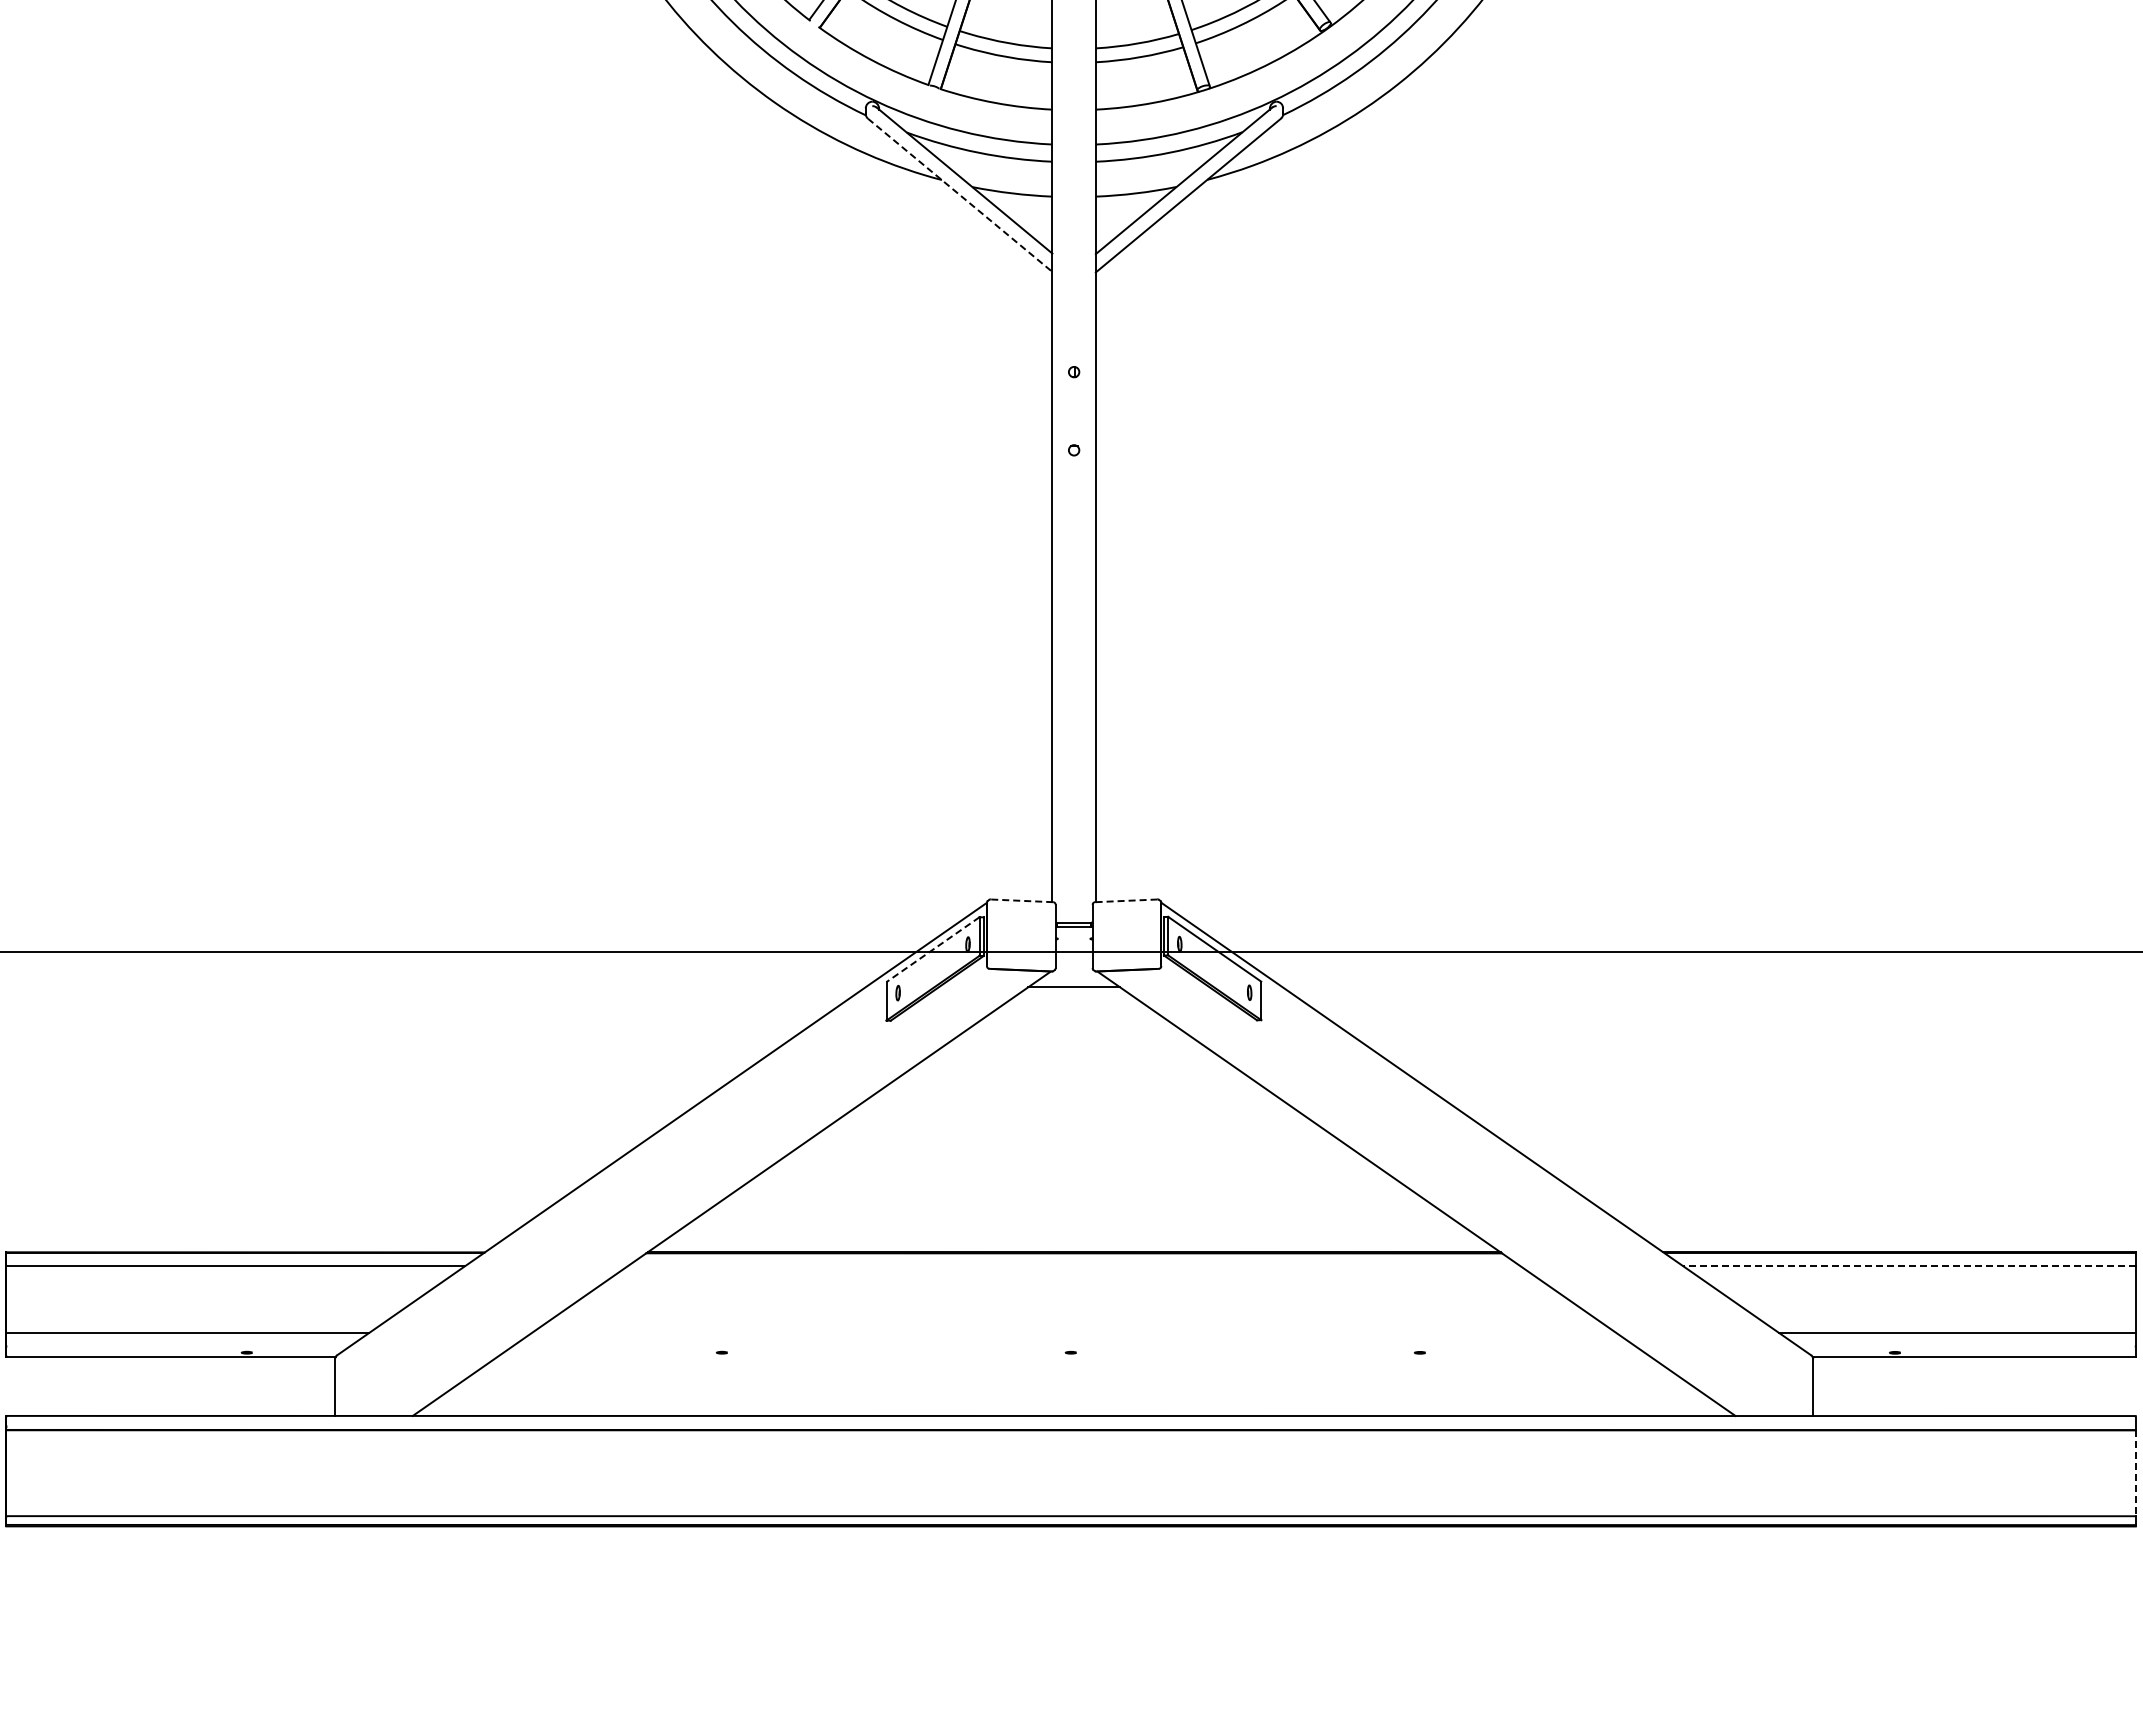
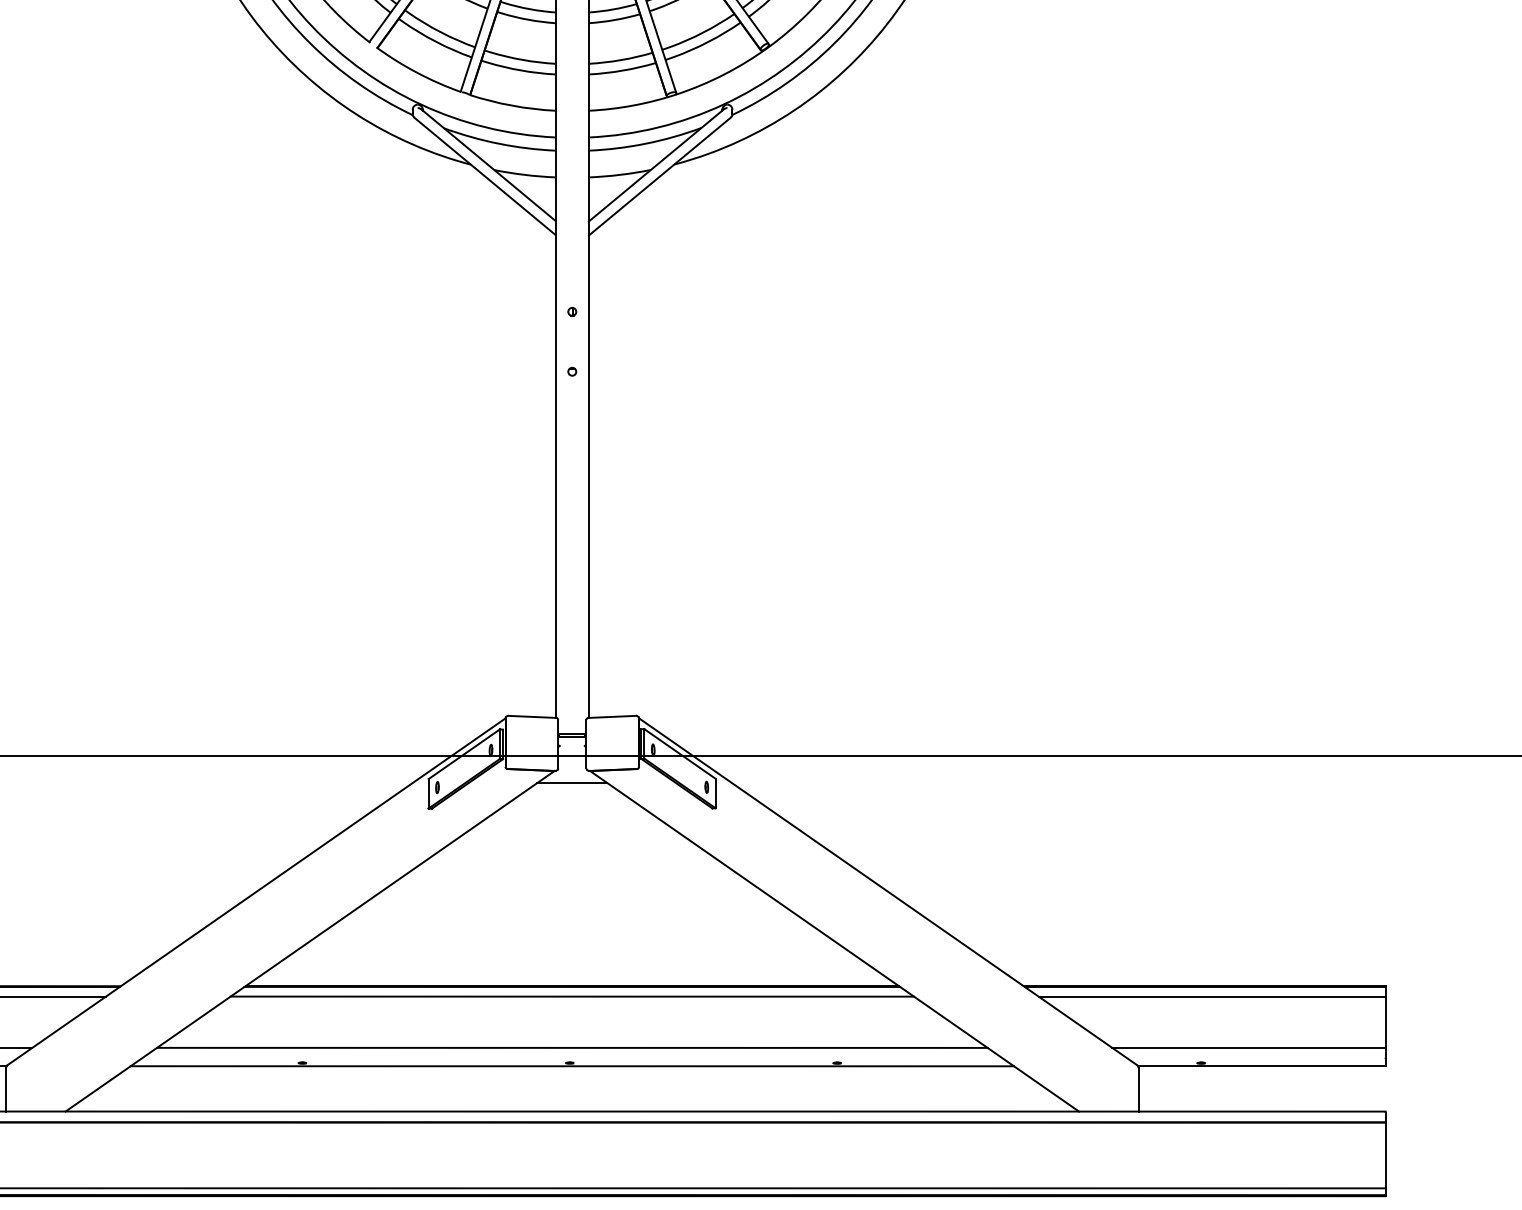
line: (960, 195) -> (485, 176), dashed -> solid
line: (1021, 900) -> (531, 716), dashed -> solid
line: (1125, 900) -> (611, 716), dashed -> solid
line: (933, 949) -> (464, 754), dashed -> solid
line: (1074, 1265) -> (572, 996), added
line: (1908, 1266) -> (1211, 997), dashed -> solid
line: (1074, 1332) -> (572, 1047), added
line: (1073, 1356) -> (571, 1065), added
line: (2135, 1473) -> (1385, 1155), dashed -> solid

